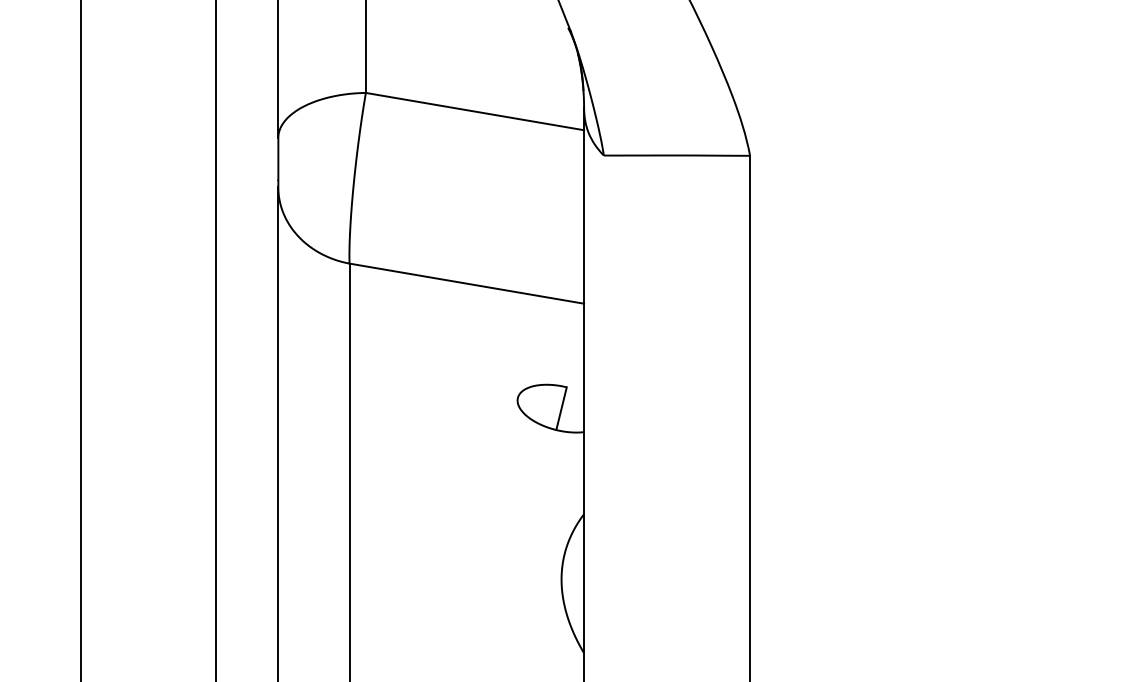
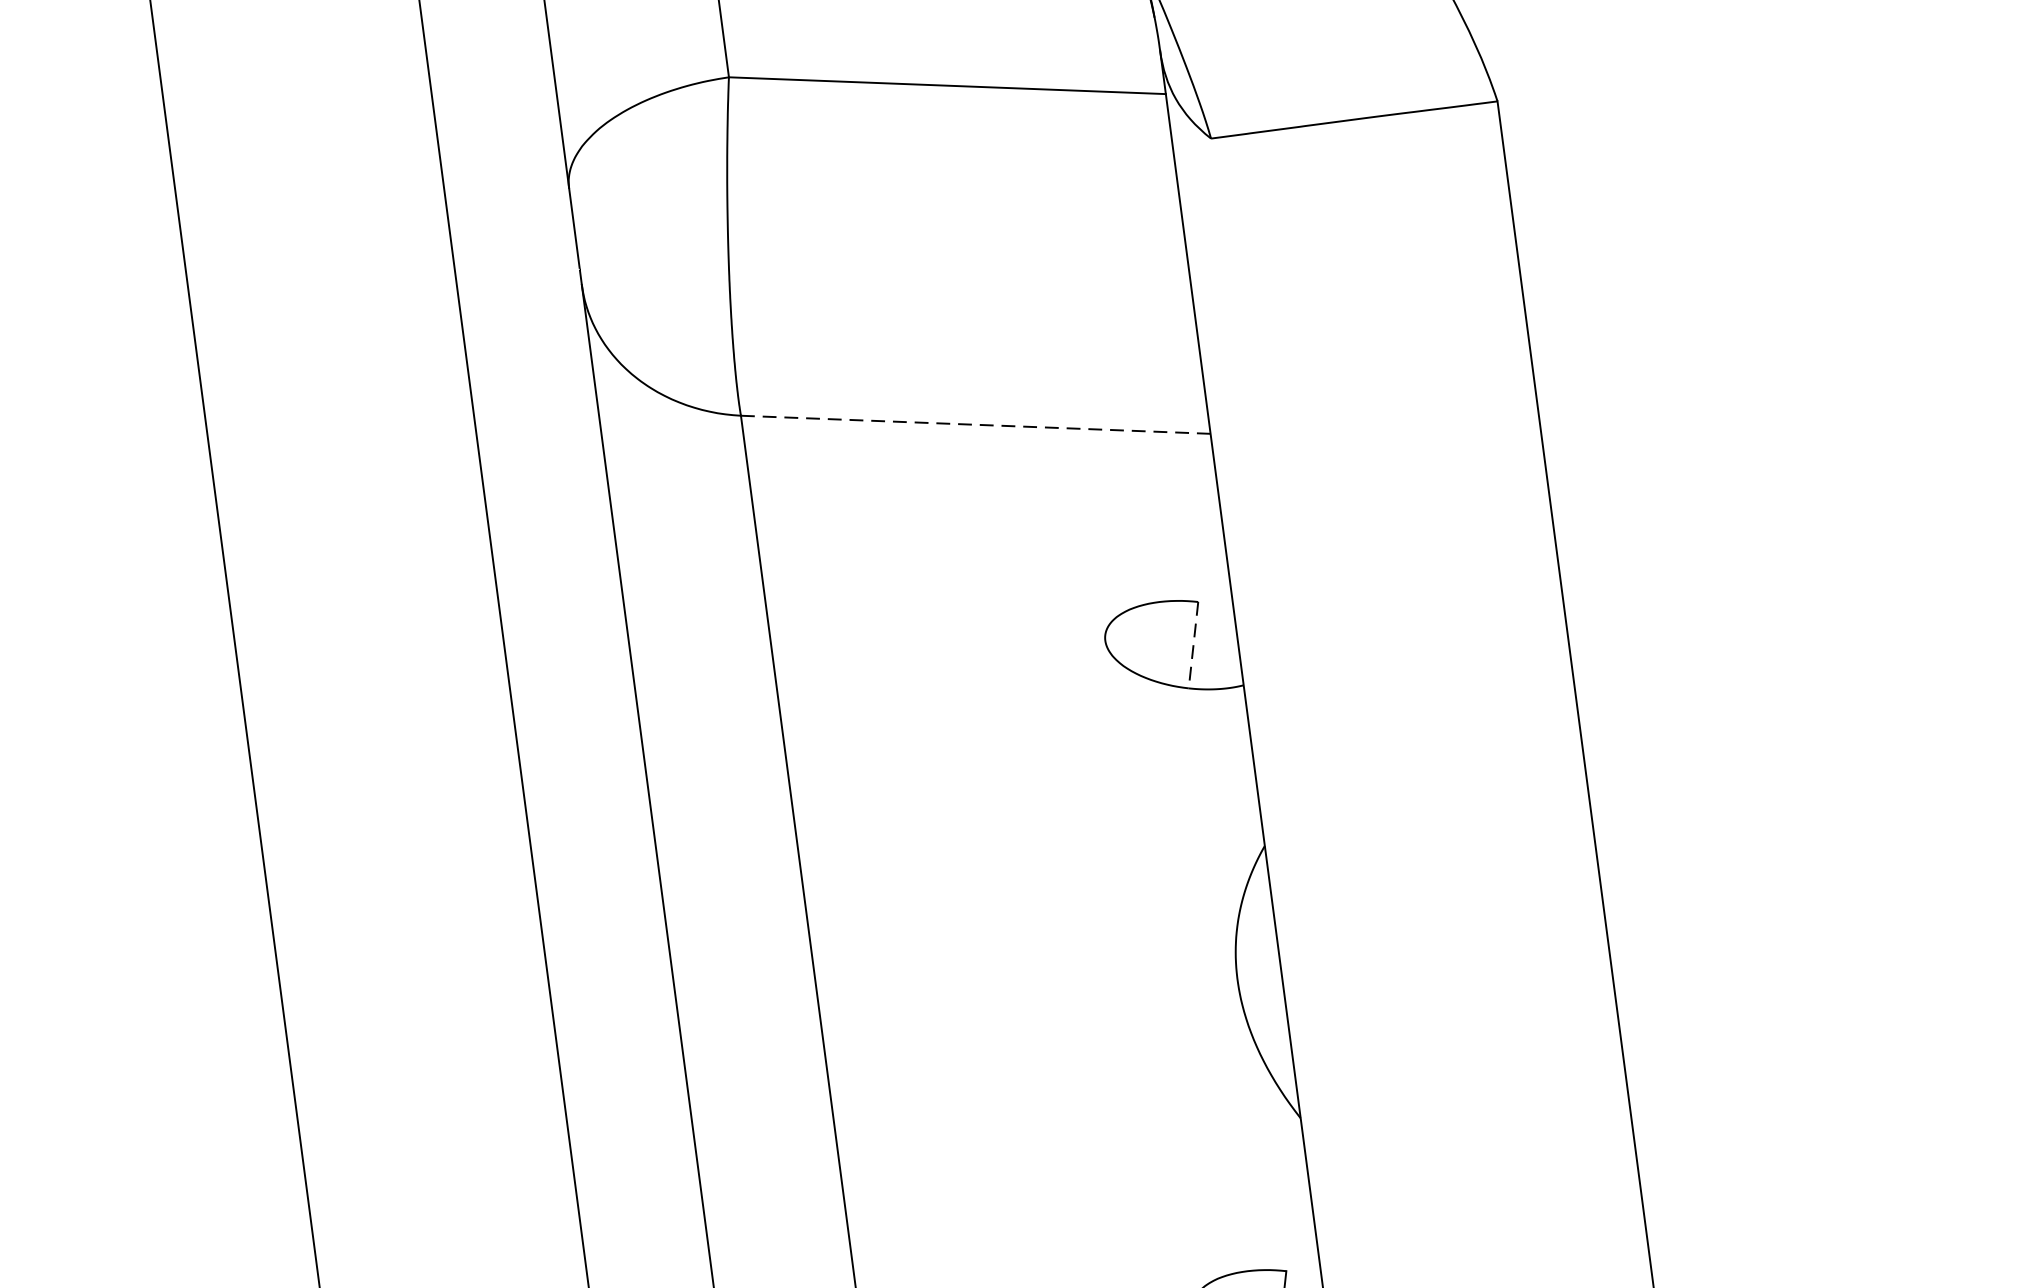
line: (466, 283) -> (975, 424), solid -> dashed
line: (561, 408) -> (1193, 644), solid -> dashed

